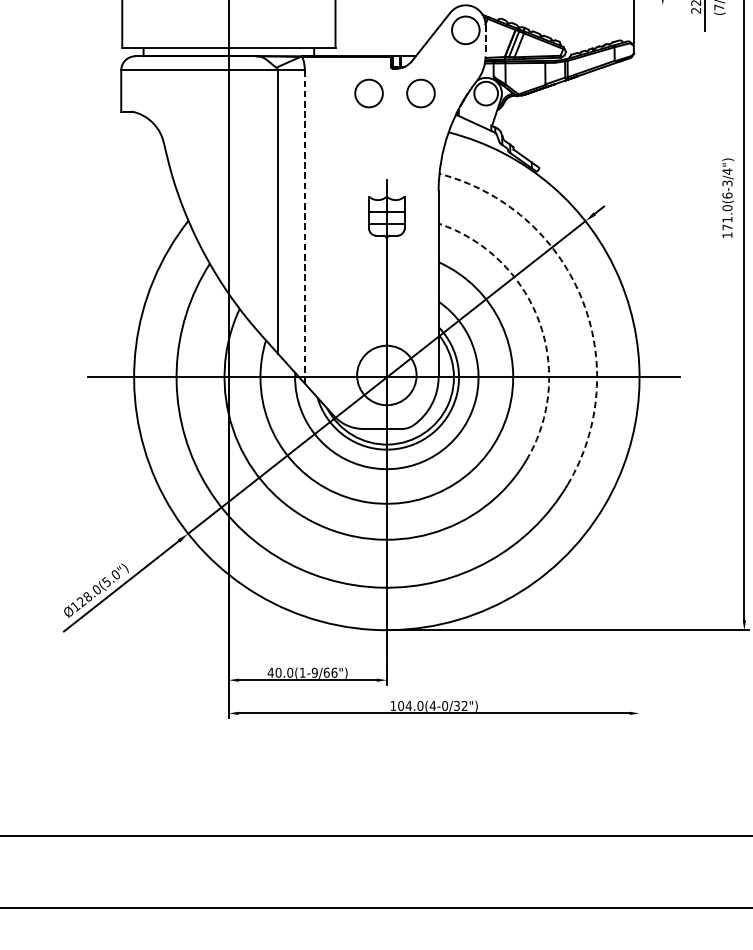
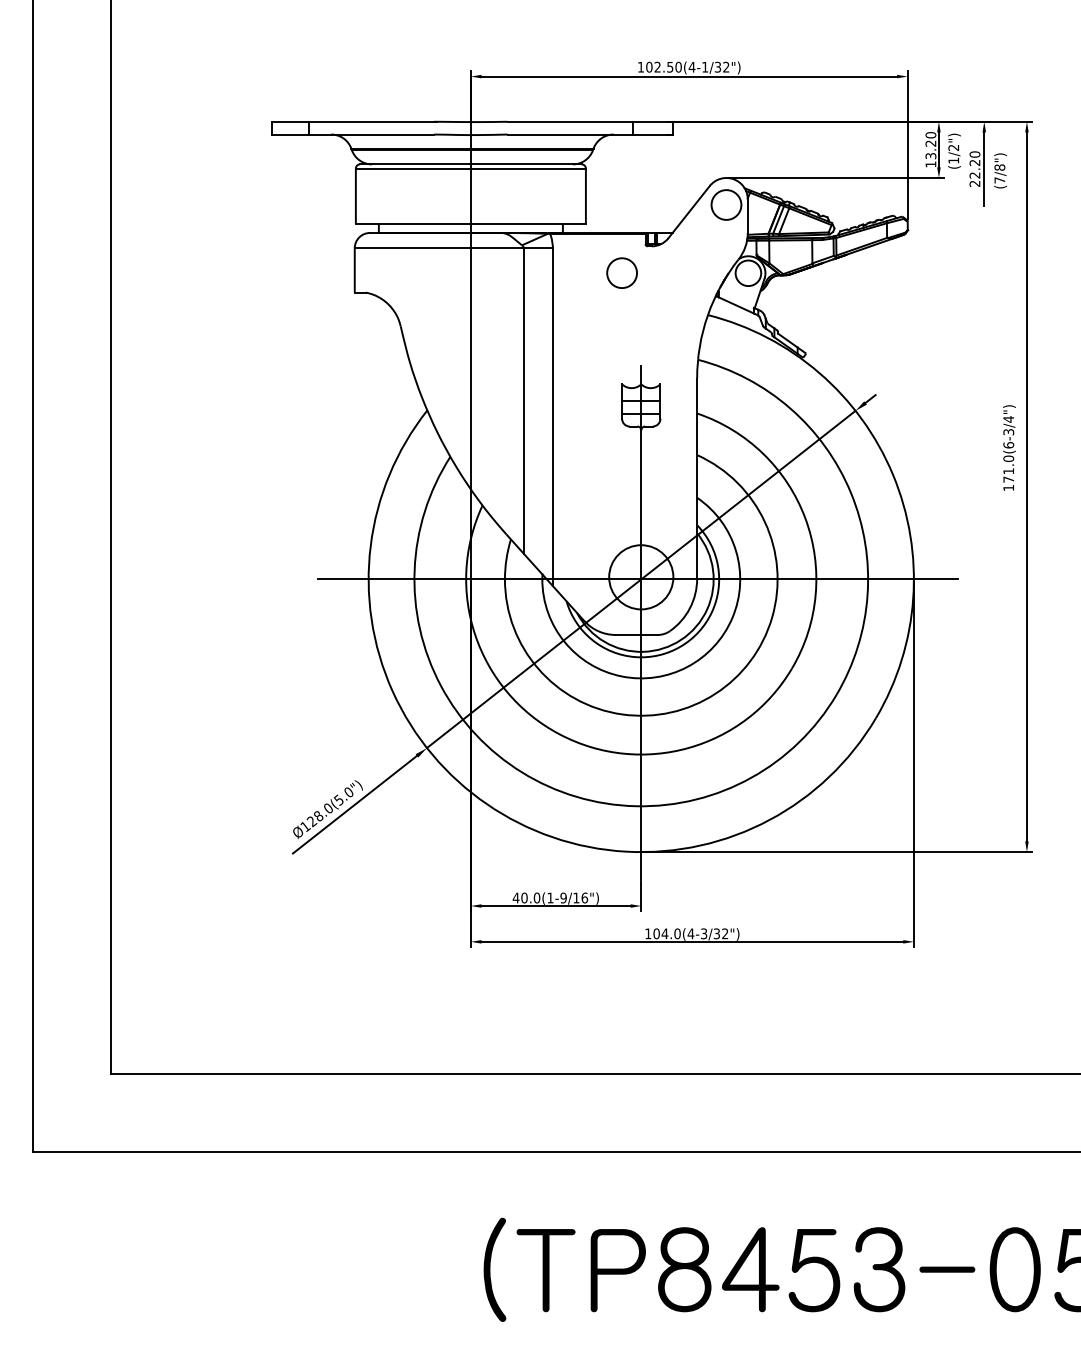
line: (567, 5) -> (836, 178), added
line: (485, 41) -> (747, 216), dashed -> solid
circle: (420, 92) -> (677, 272), removed
text: (728, 197) -> (1009, 447), moved
line: (305, 227) -> (553, 417), dashed -> solid
arc: (580, 296) -> (850, 492), dashed -> solid
arc: (539, 320) -> (805, 518), dashed -> solid
line: (639, 549) -> (913, 764), added
text: (326, 672) -> (576, 897), 40.0(1-9/66") -> 40.0(1-9/16")
text: (444, 705) -> (703, 933), 104.0(4-0/32") -> 104.0(4-3/32")

